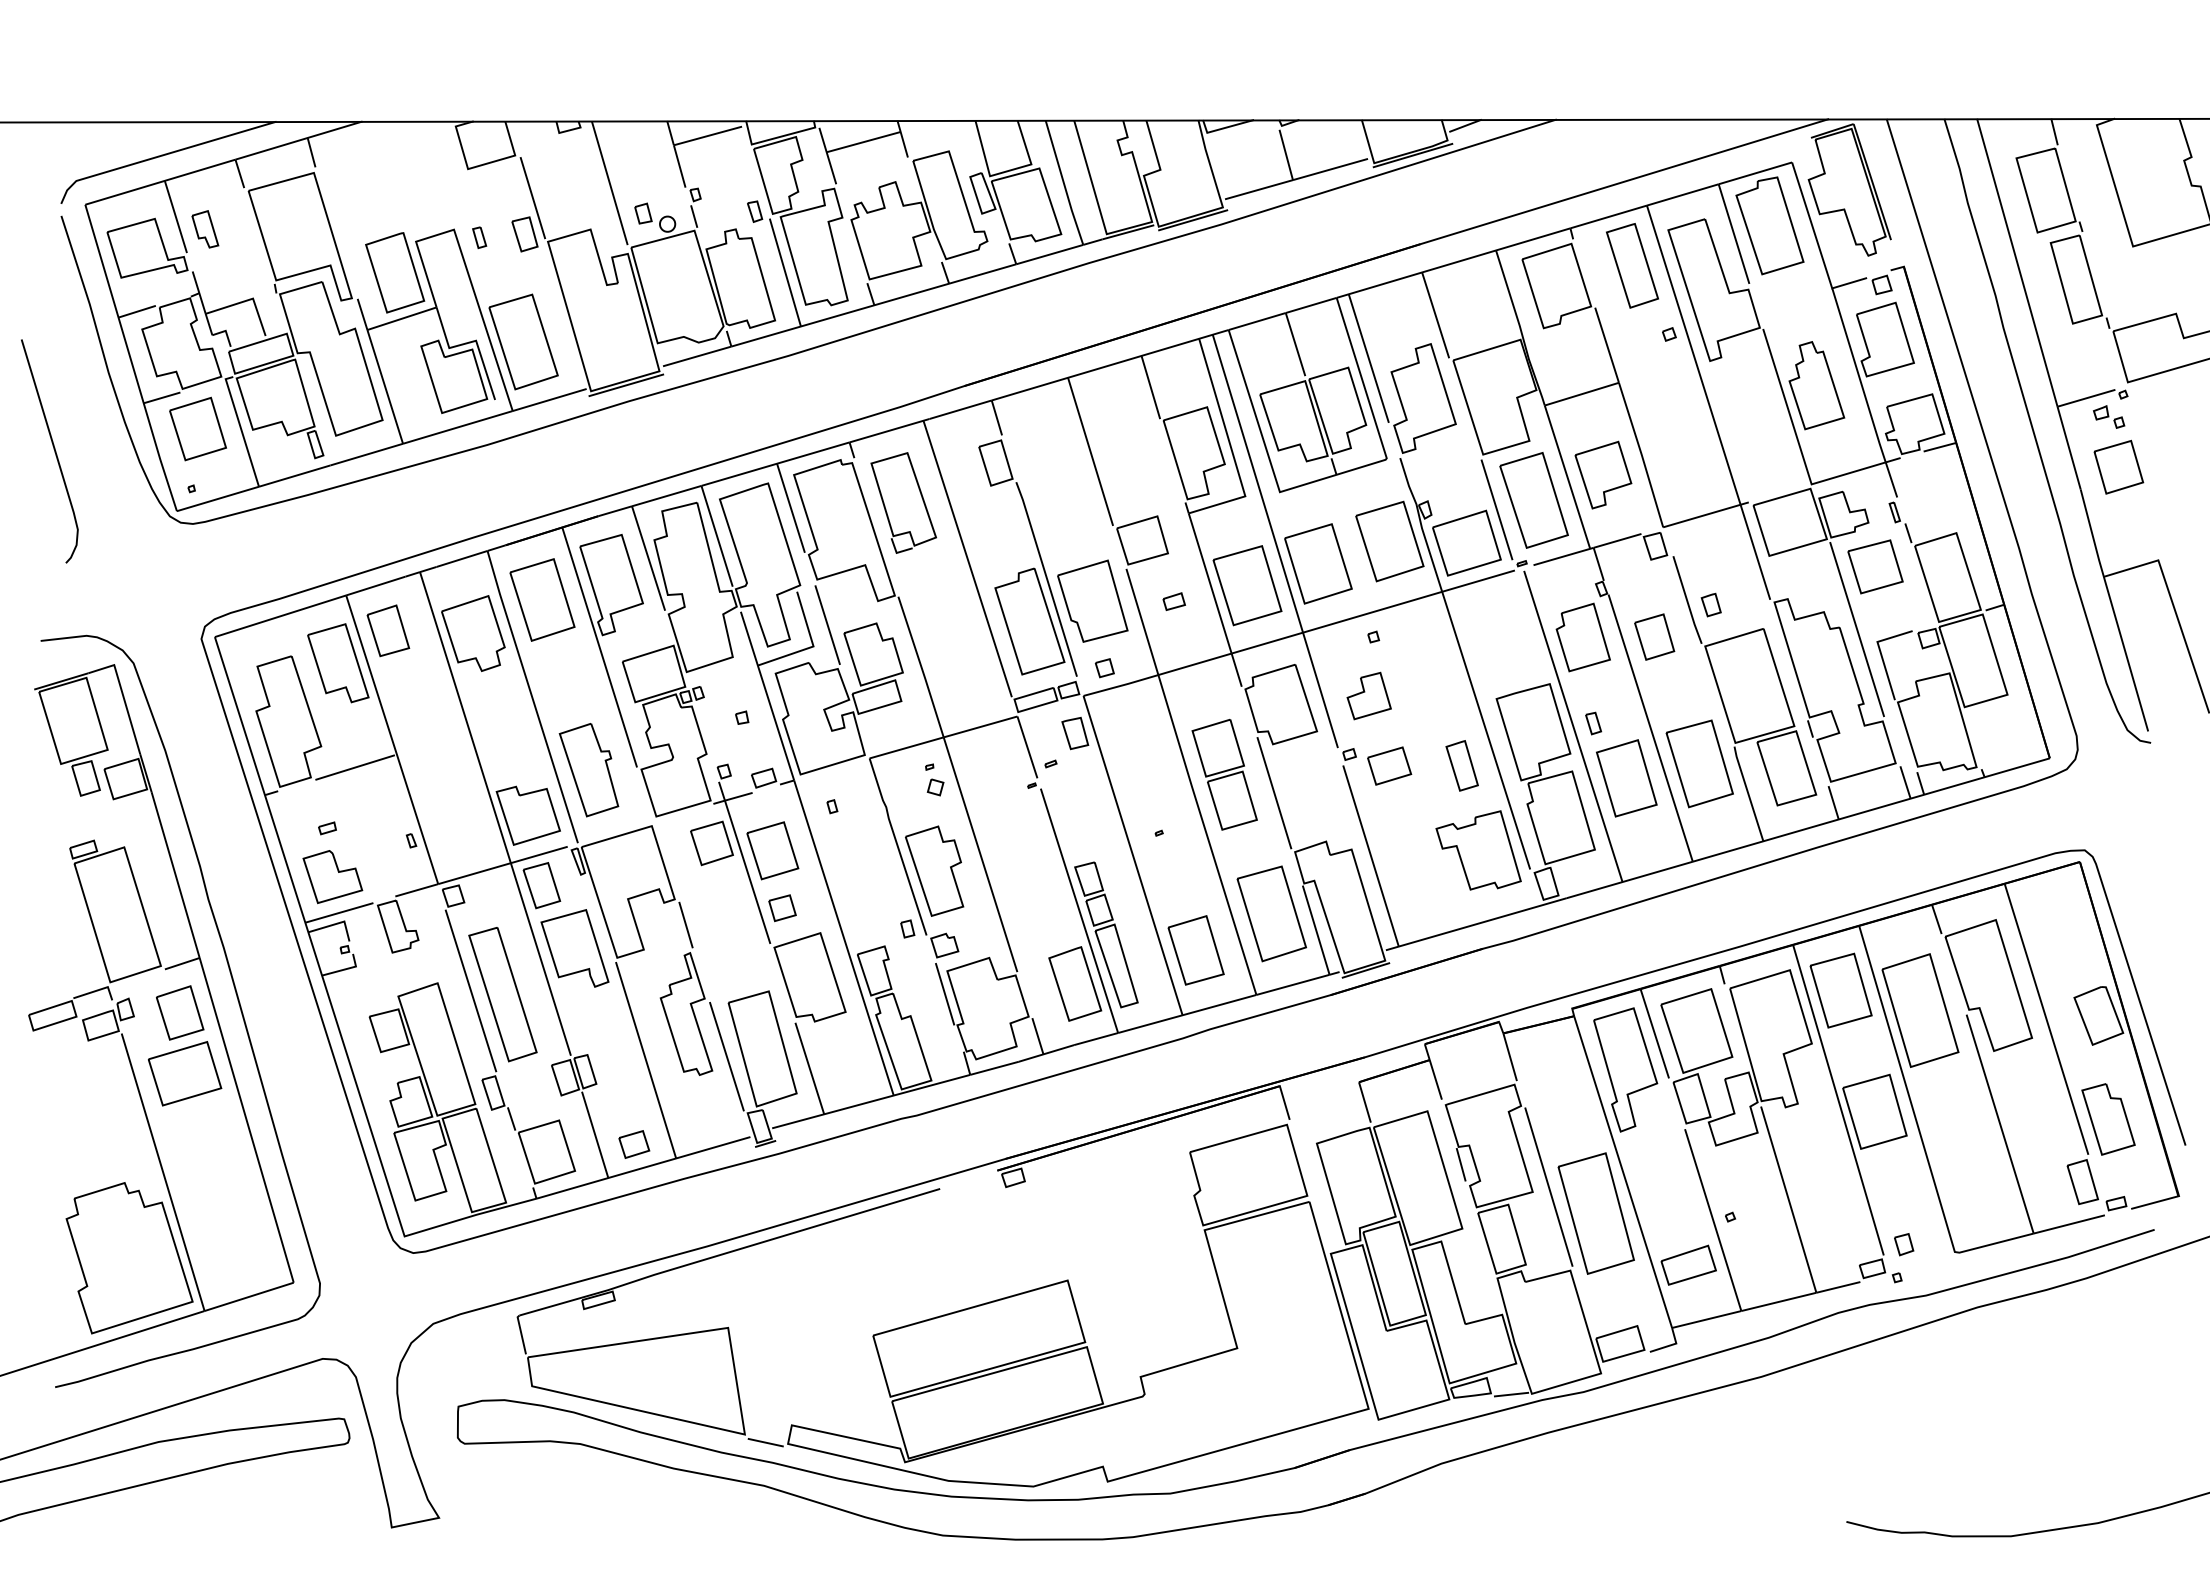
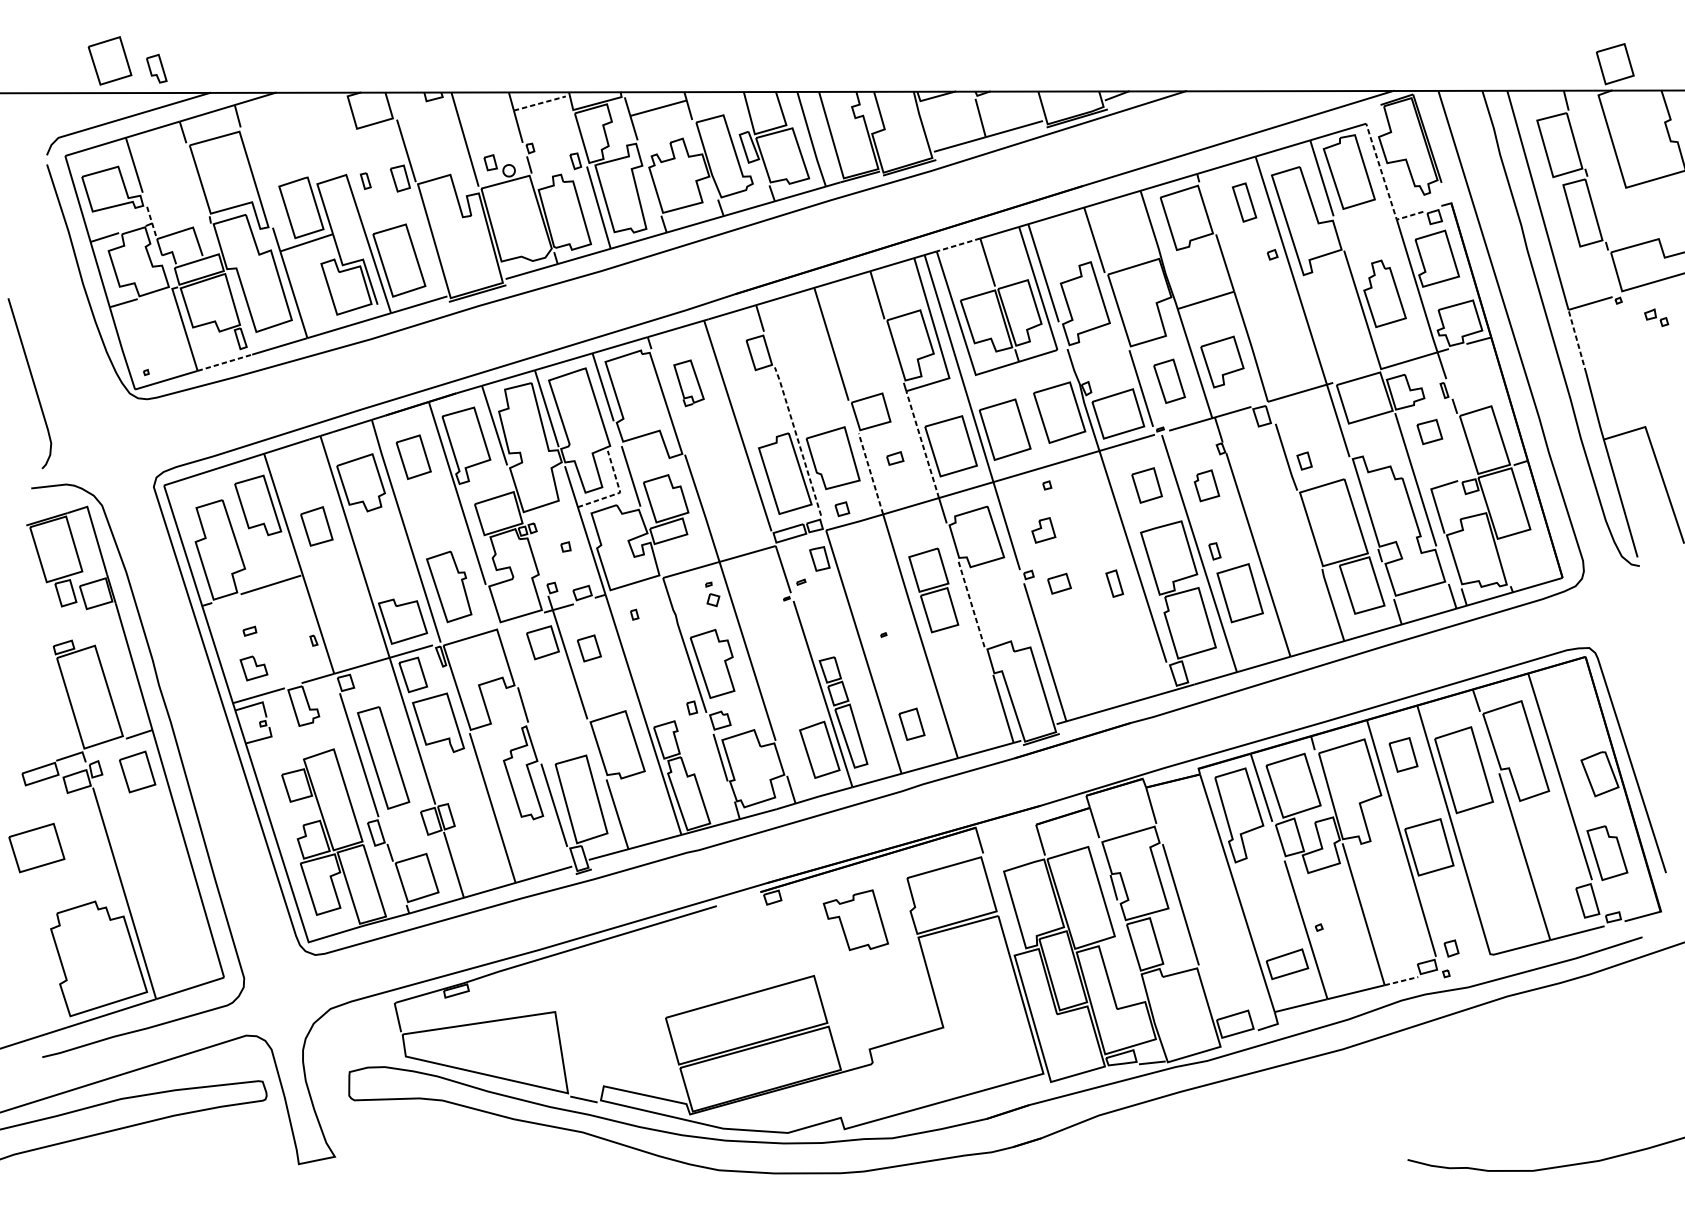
line: (708, 135) -> (540, 103), solid -> dashed
part: (205, 229) -> (156, 68), moved
line: (1817, 242) -> (1385, 184), solid -> dashed
part: (1632, 265) -> (1244, 202), size x0.6
line: (199, 293) -> (152, 223), solid -> dashed
line: (1257, 321) -> (958, 244), solid -> dashed
part: (2109, 416) -> (1656, 317), moved
part: (197, 428) -> (109, 60), moved
line: (2069, 448) -> (1577, 341), solid -> dashed
curve: (53, 449) -> (32, 382), moved
part: (2118, 466) -> (1614, 63), moved
line: (295, 475) -> (225, 362), solid -> dashed
part: (1533, 500) -> (1169, 381), size x0.6
part: (903, 502) -> (688, 382), size x0.6
part: (1875, 566) -> (1429, 431), size x0.6
line: (1046, 578) -> (797, 440), solid -> dashed
line: (1210, 583) -> (922, 444), solid -> dashed
part: (542, 599) -> (413, 456), size x0.7
line: (1142, 621) -> (871, 473), solid -> dashed
part: (388, 630) -> (316, 526), moved
part: (1654, 636) -> (1146, 485), moved
part: (1582, 637) -> (1206, 485), size x0.6
line: (813, 646) -> (620, 492), solid -> dashed
part: (1368, 695) -> (1043, 530), size x0.7
part: (1699, 763) -> (1295, 581), removed
part: (1389, 765) -> (1059, 583), size x0.7
part: (1461, 765) -> (1114, 583), size x0.7
line: (1274, 793) -> (971, 604), solid -> dashed
part: (772, 850) -> (589, 648), size x0.6
part: (1478, 850) -> (855, 920), moved
part: (332, 877) -> (253, 668), size x0.6
part: (782, 908) -> (596, 692), removed
part: (1271, 913) -> (969, 696), removed
part: (1195, 950) -> (911, 724), size x0.6
part: (1840, 990) -> (1403, 754), size x0.6
part: (185, 1073) -> (37, 847), moved
part: (634, 1144) -> (483, 872), removed
part: (1595, 1213) -> (1216, 924), removed
line: (1838, 1287) -> (1401, 981), solid -> dashed

